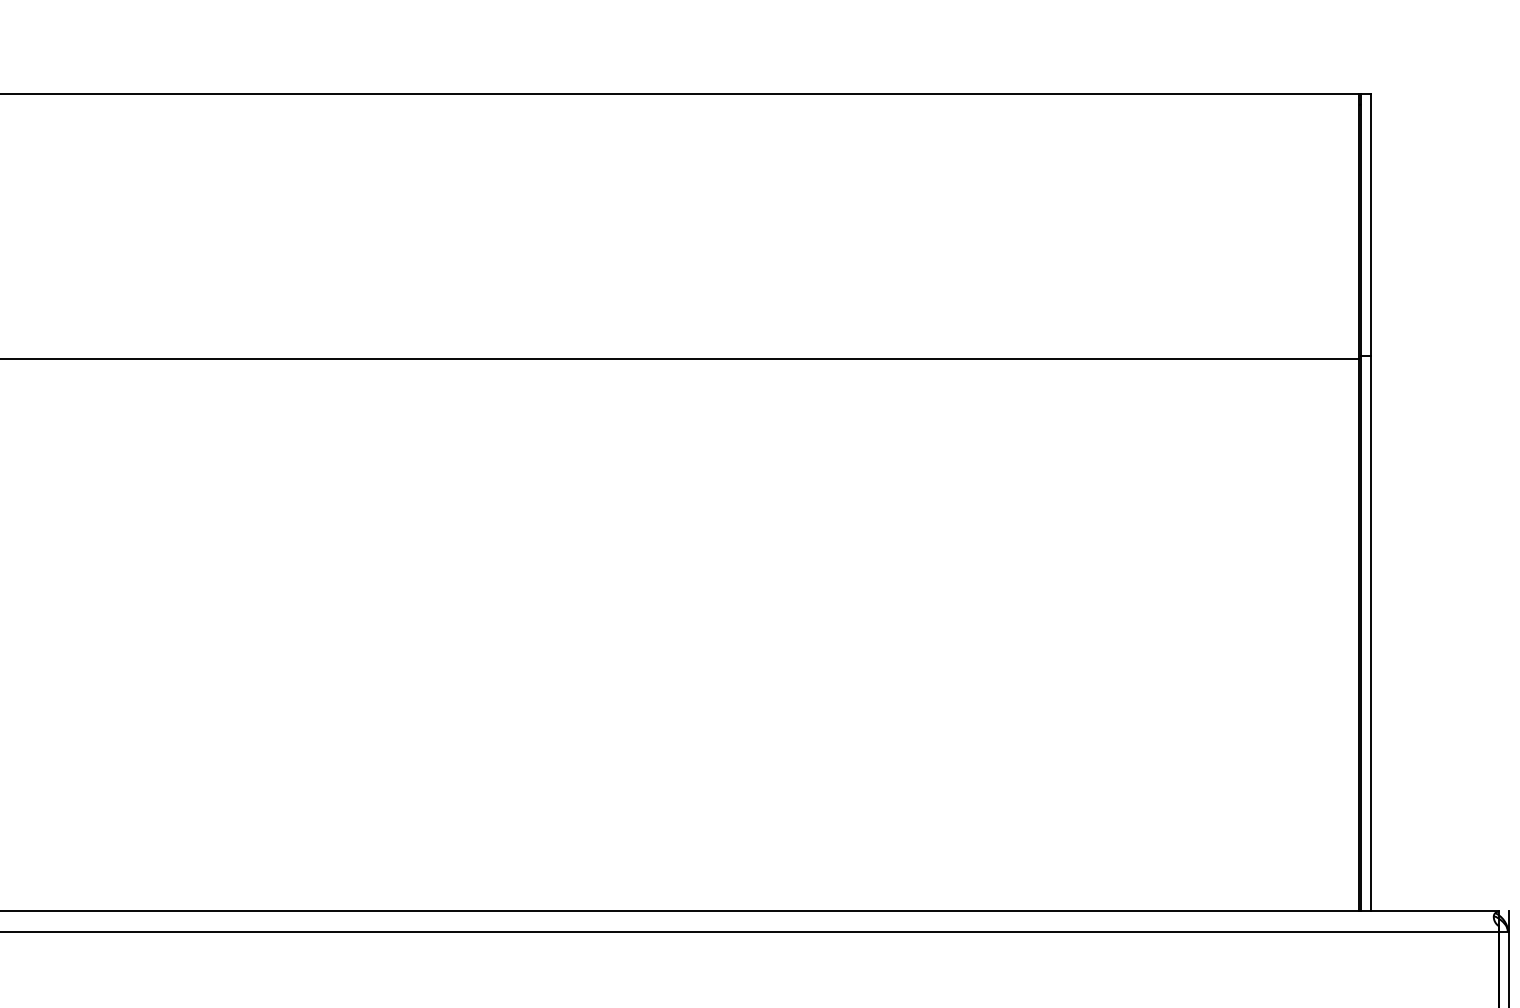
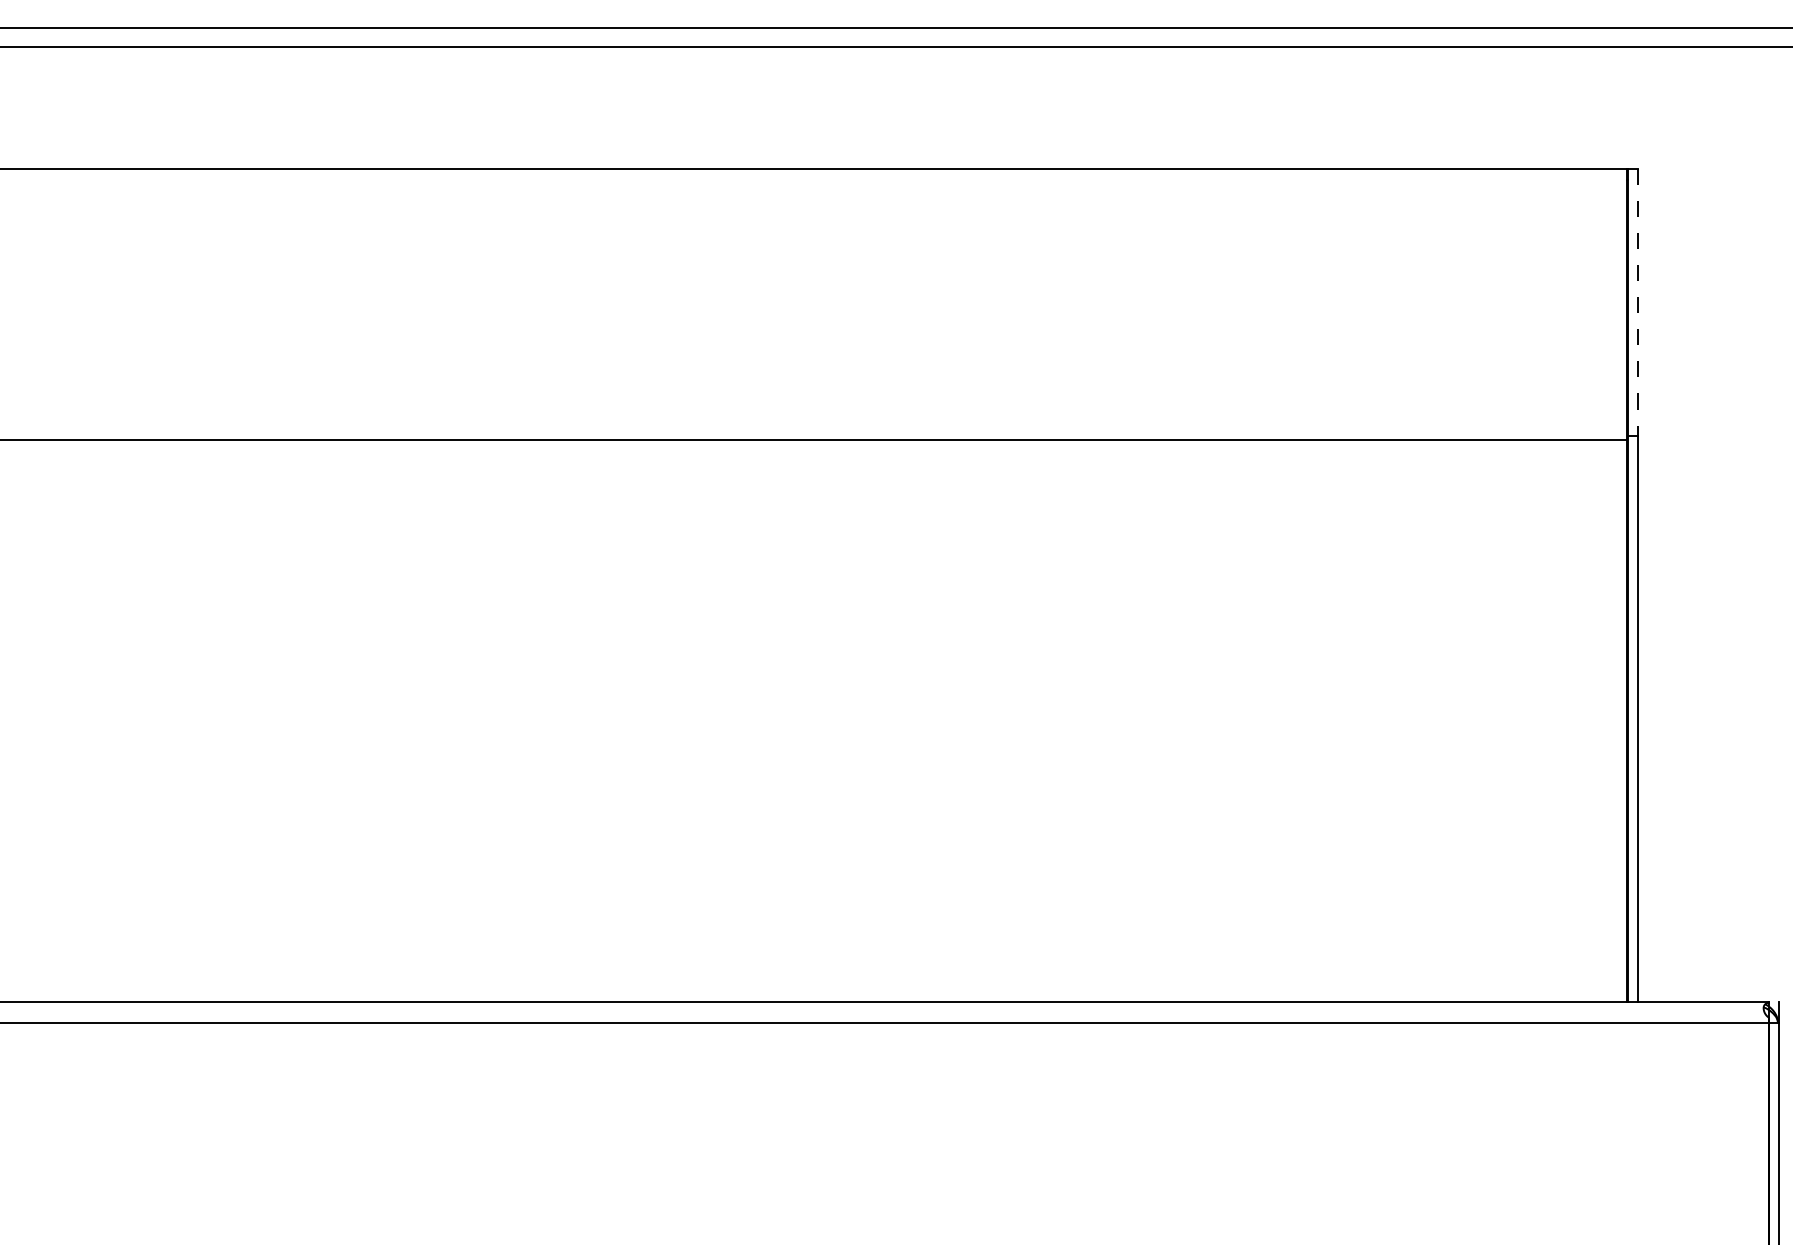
line: (1371, 224) -> (1638, 302), solid -> dashed

